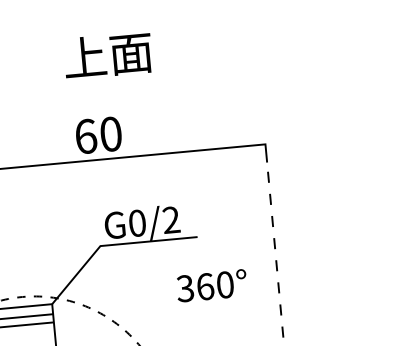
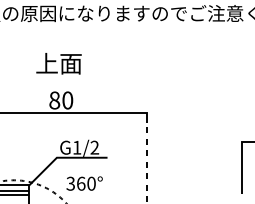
text: (107, 55) -> (58, 63), moved
text: (85, 136) -> (54, 100), 60 -> 80
text: (138, 222) -> (77, 147), G0/2 -> G1/2
text: (211, 285) -> (84, 183), moved

